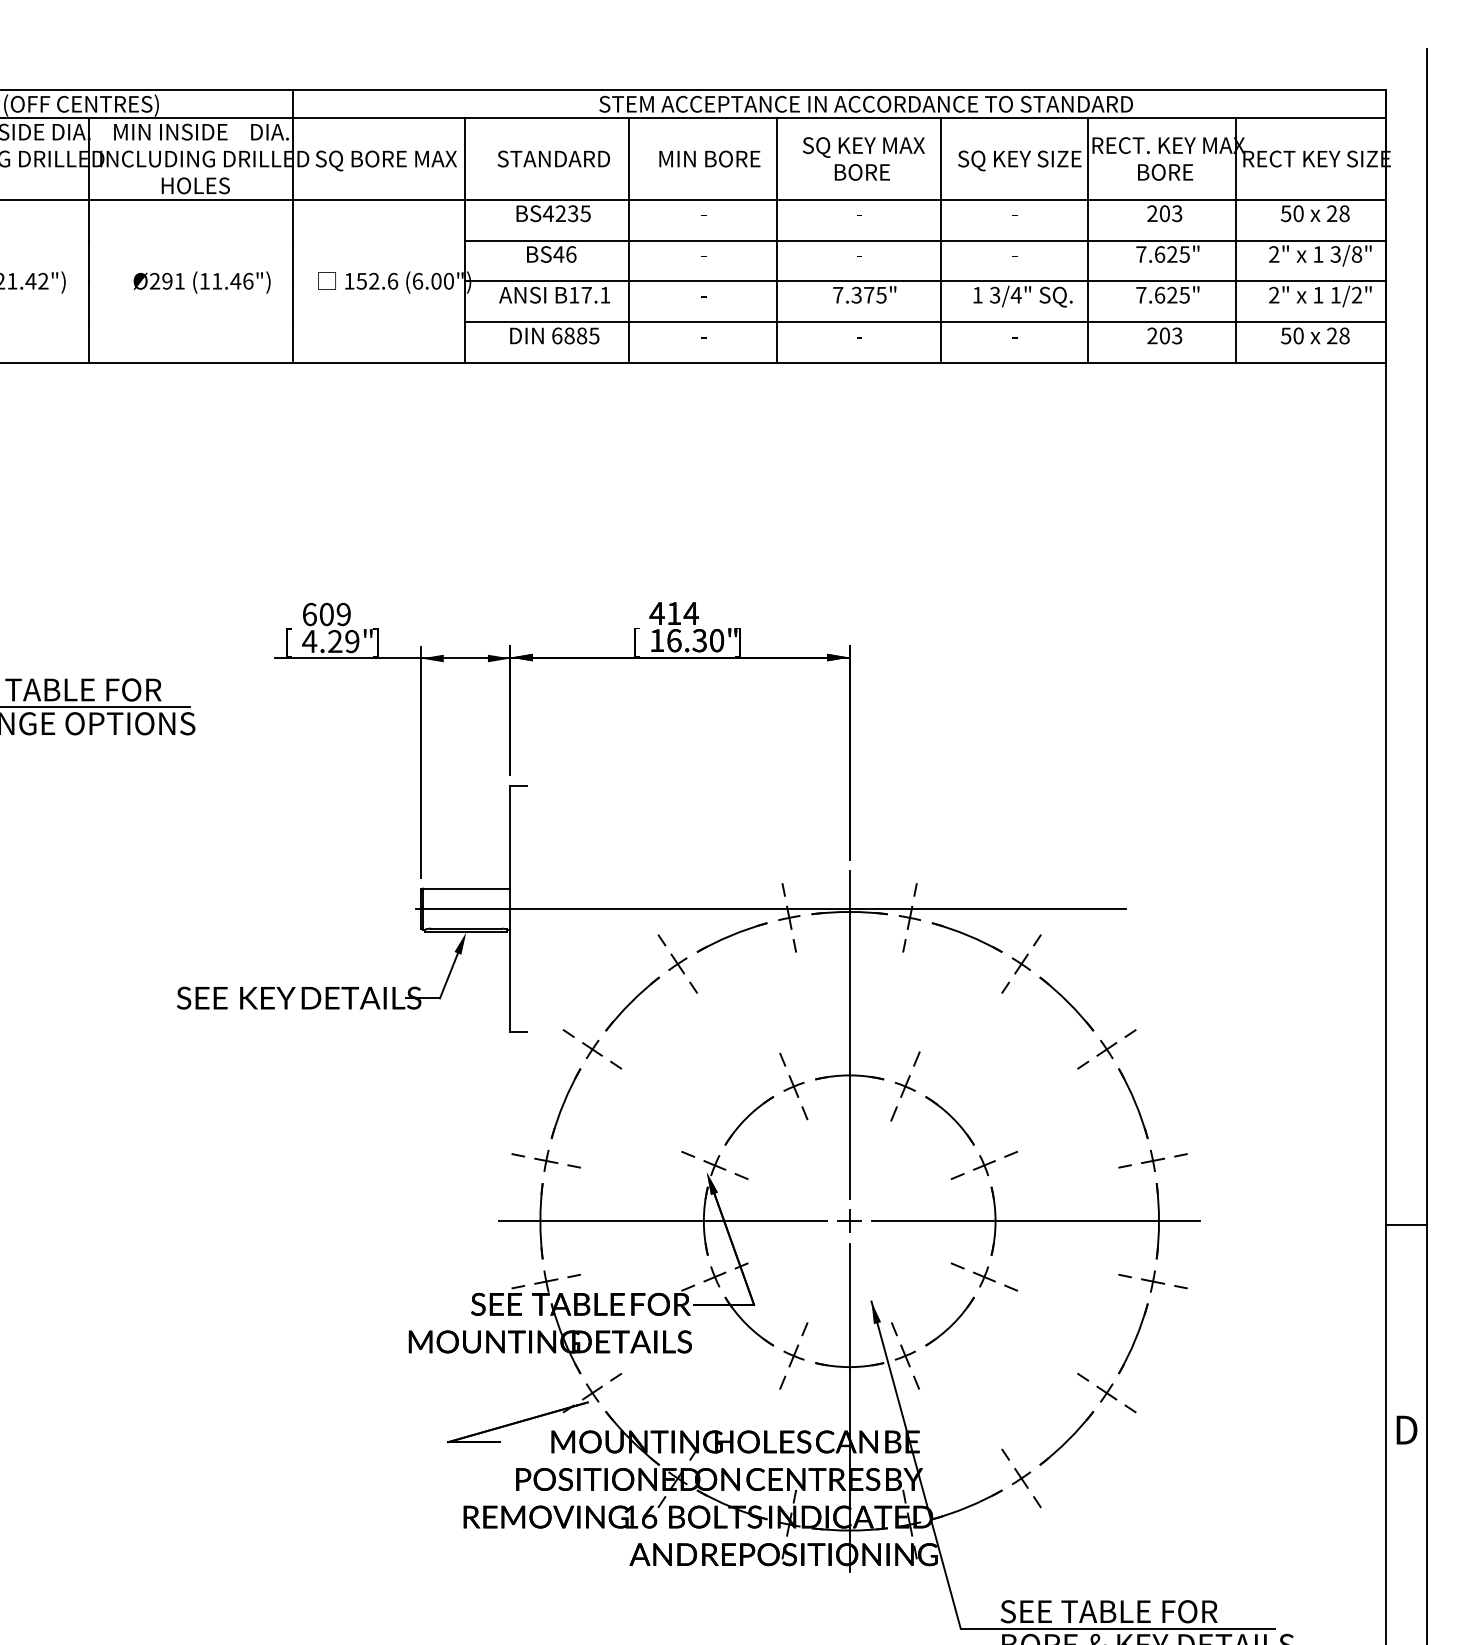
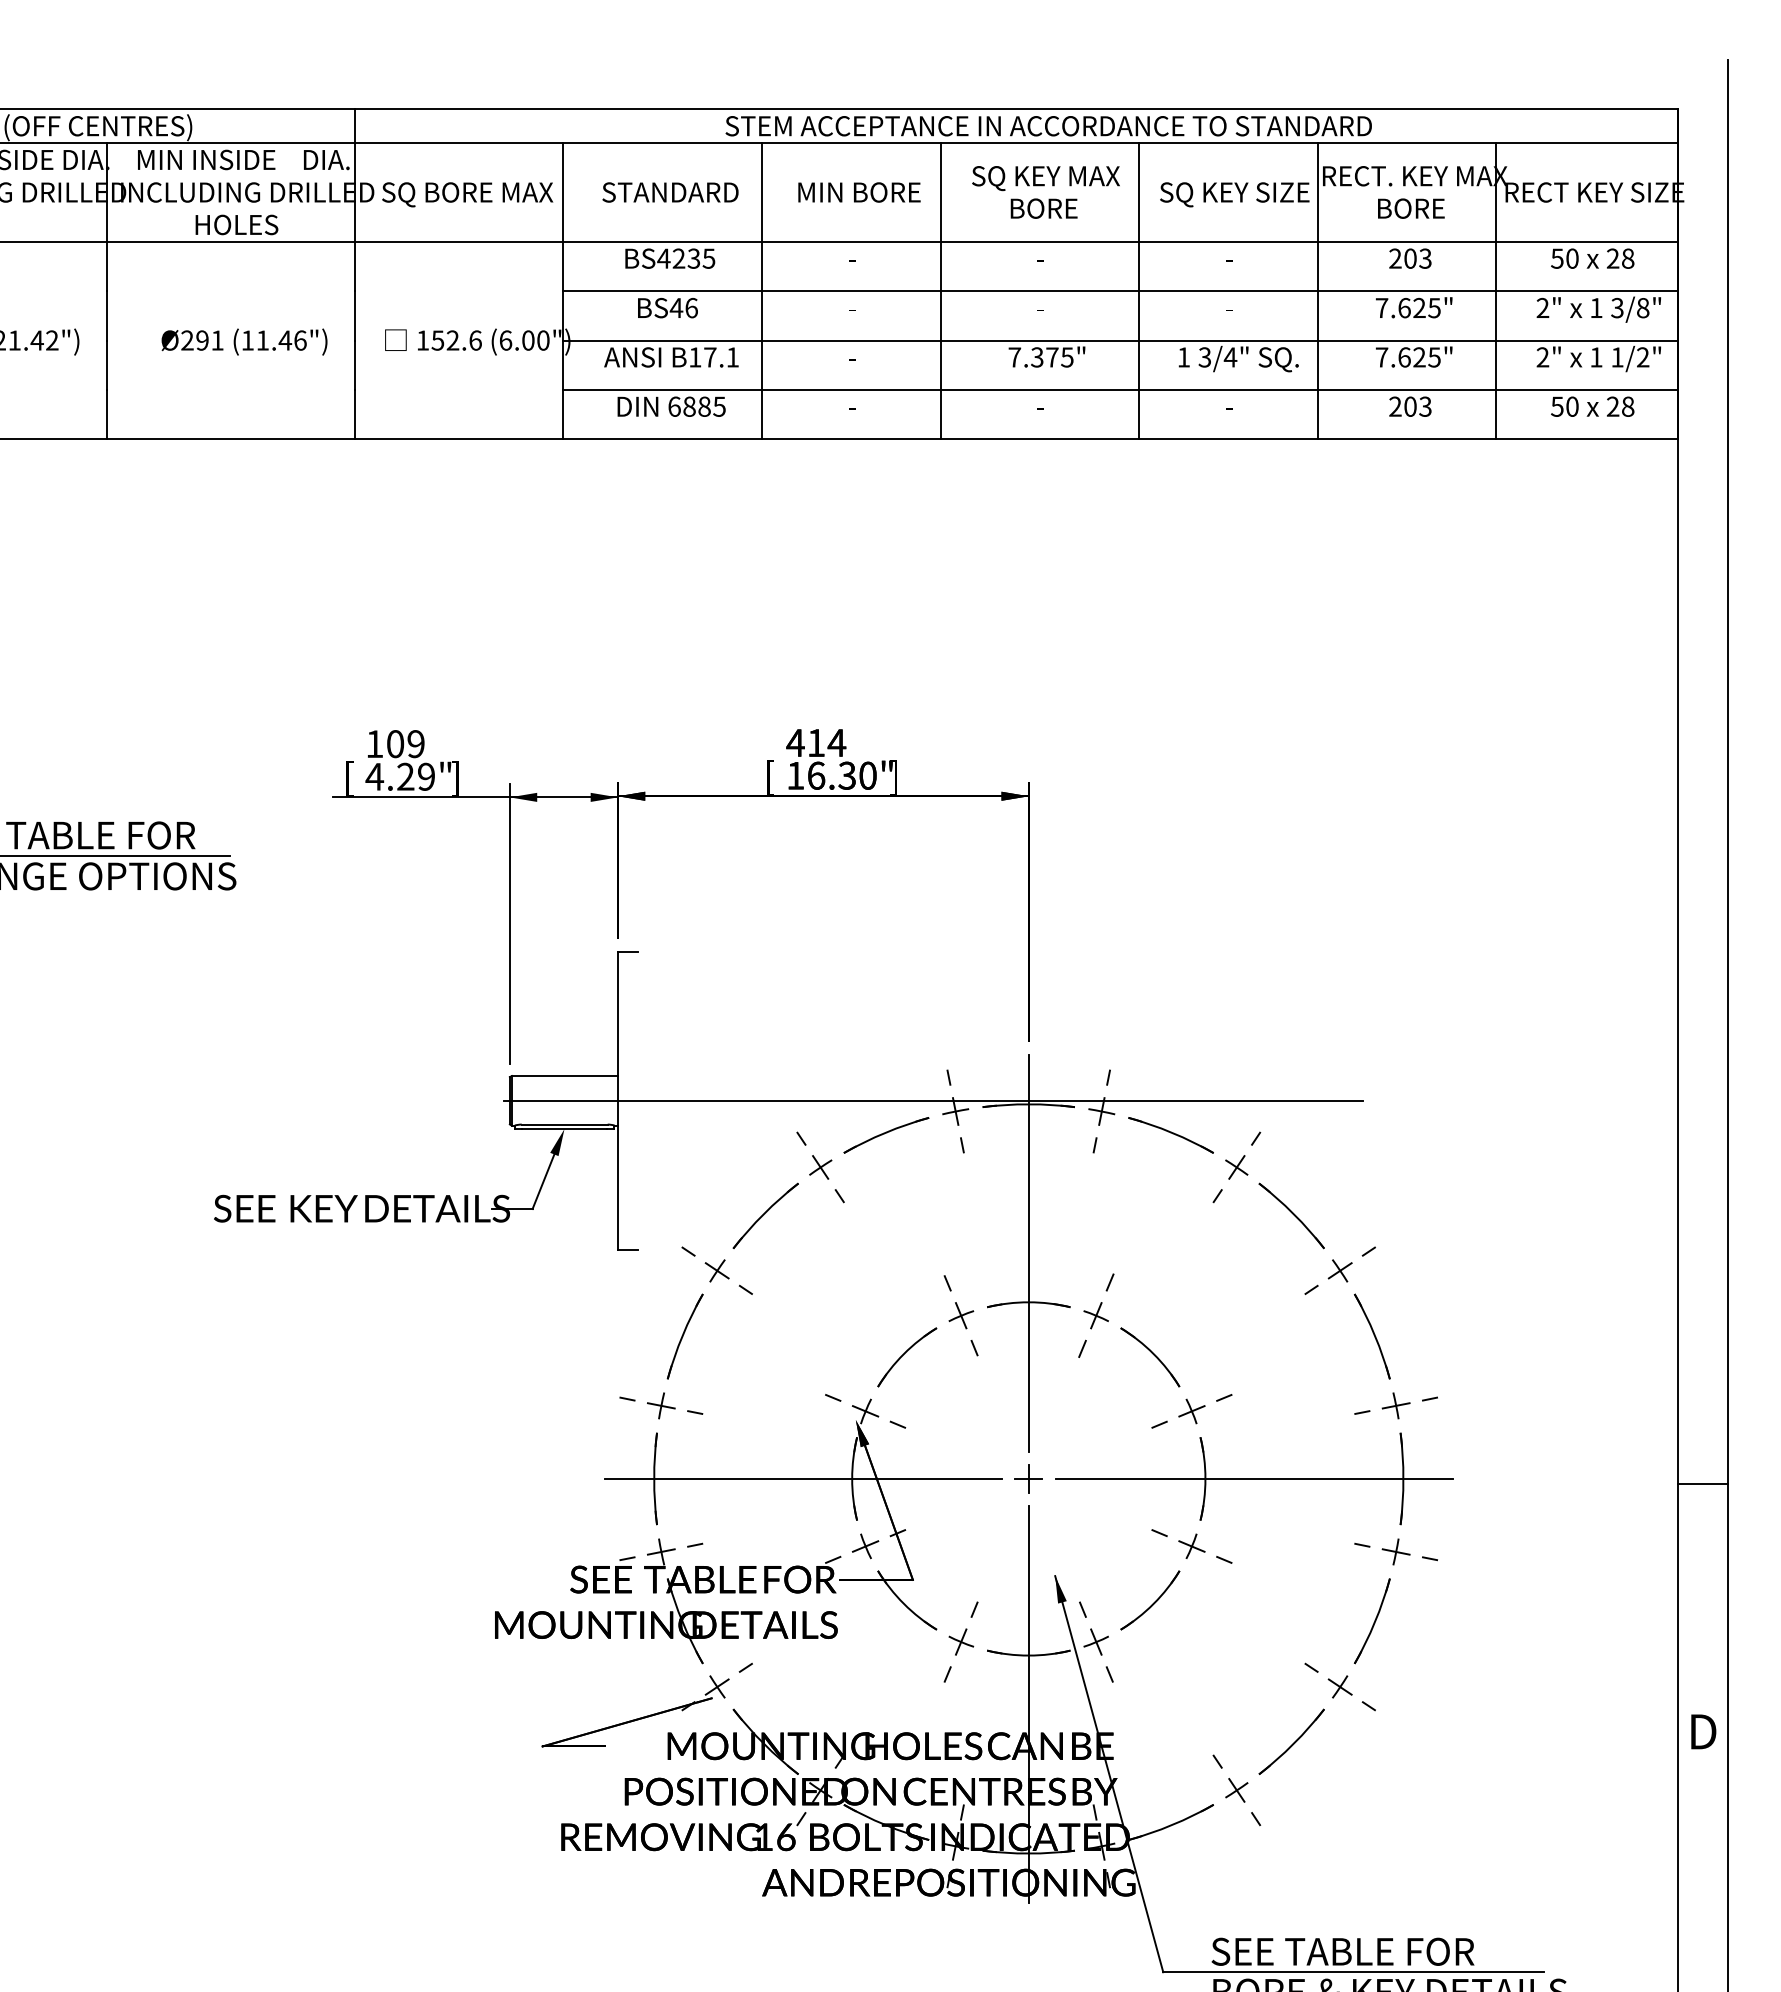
text: (309, 614) -> (374, 744), 609 -> 109

